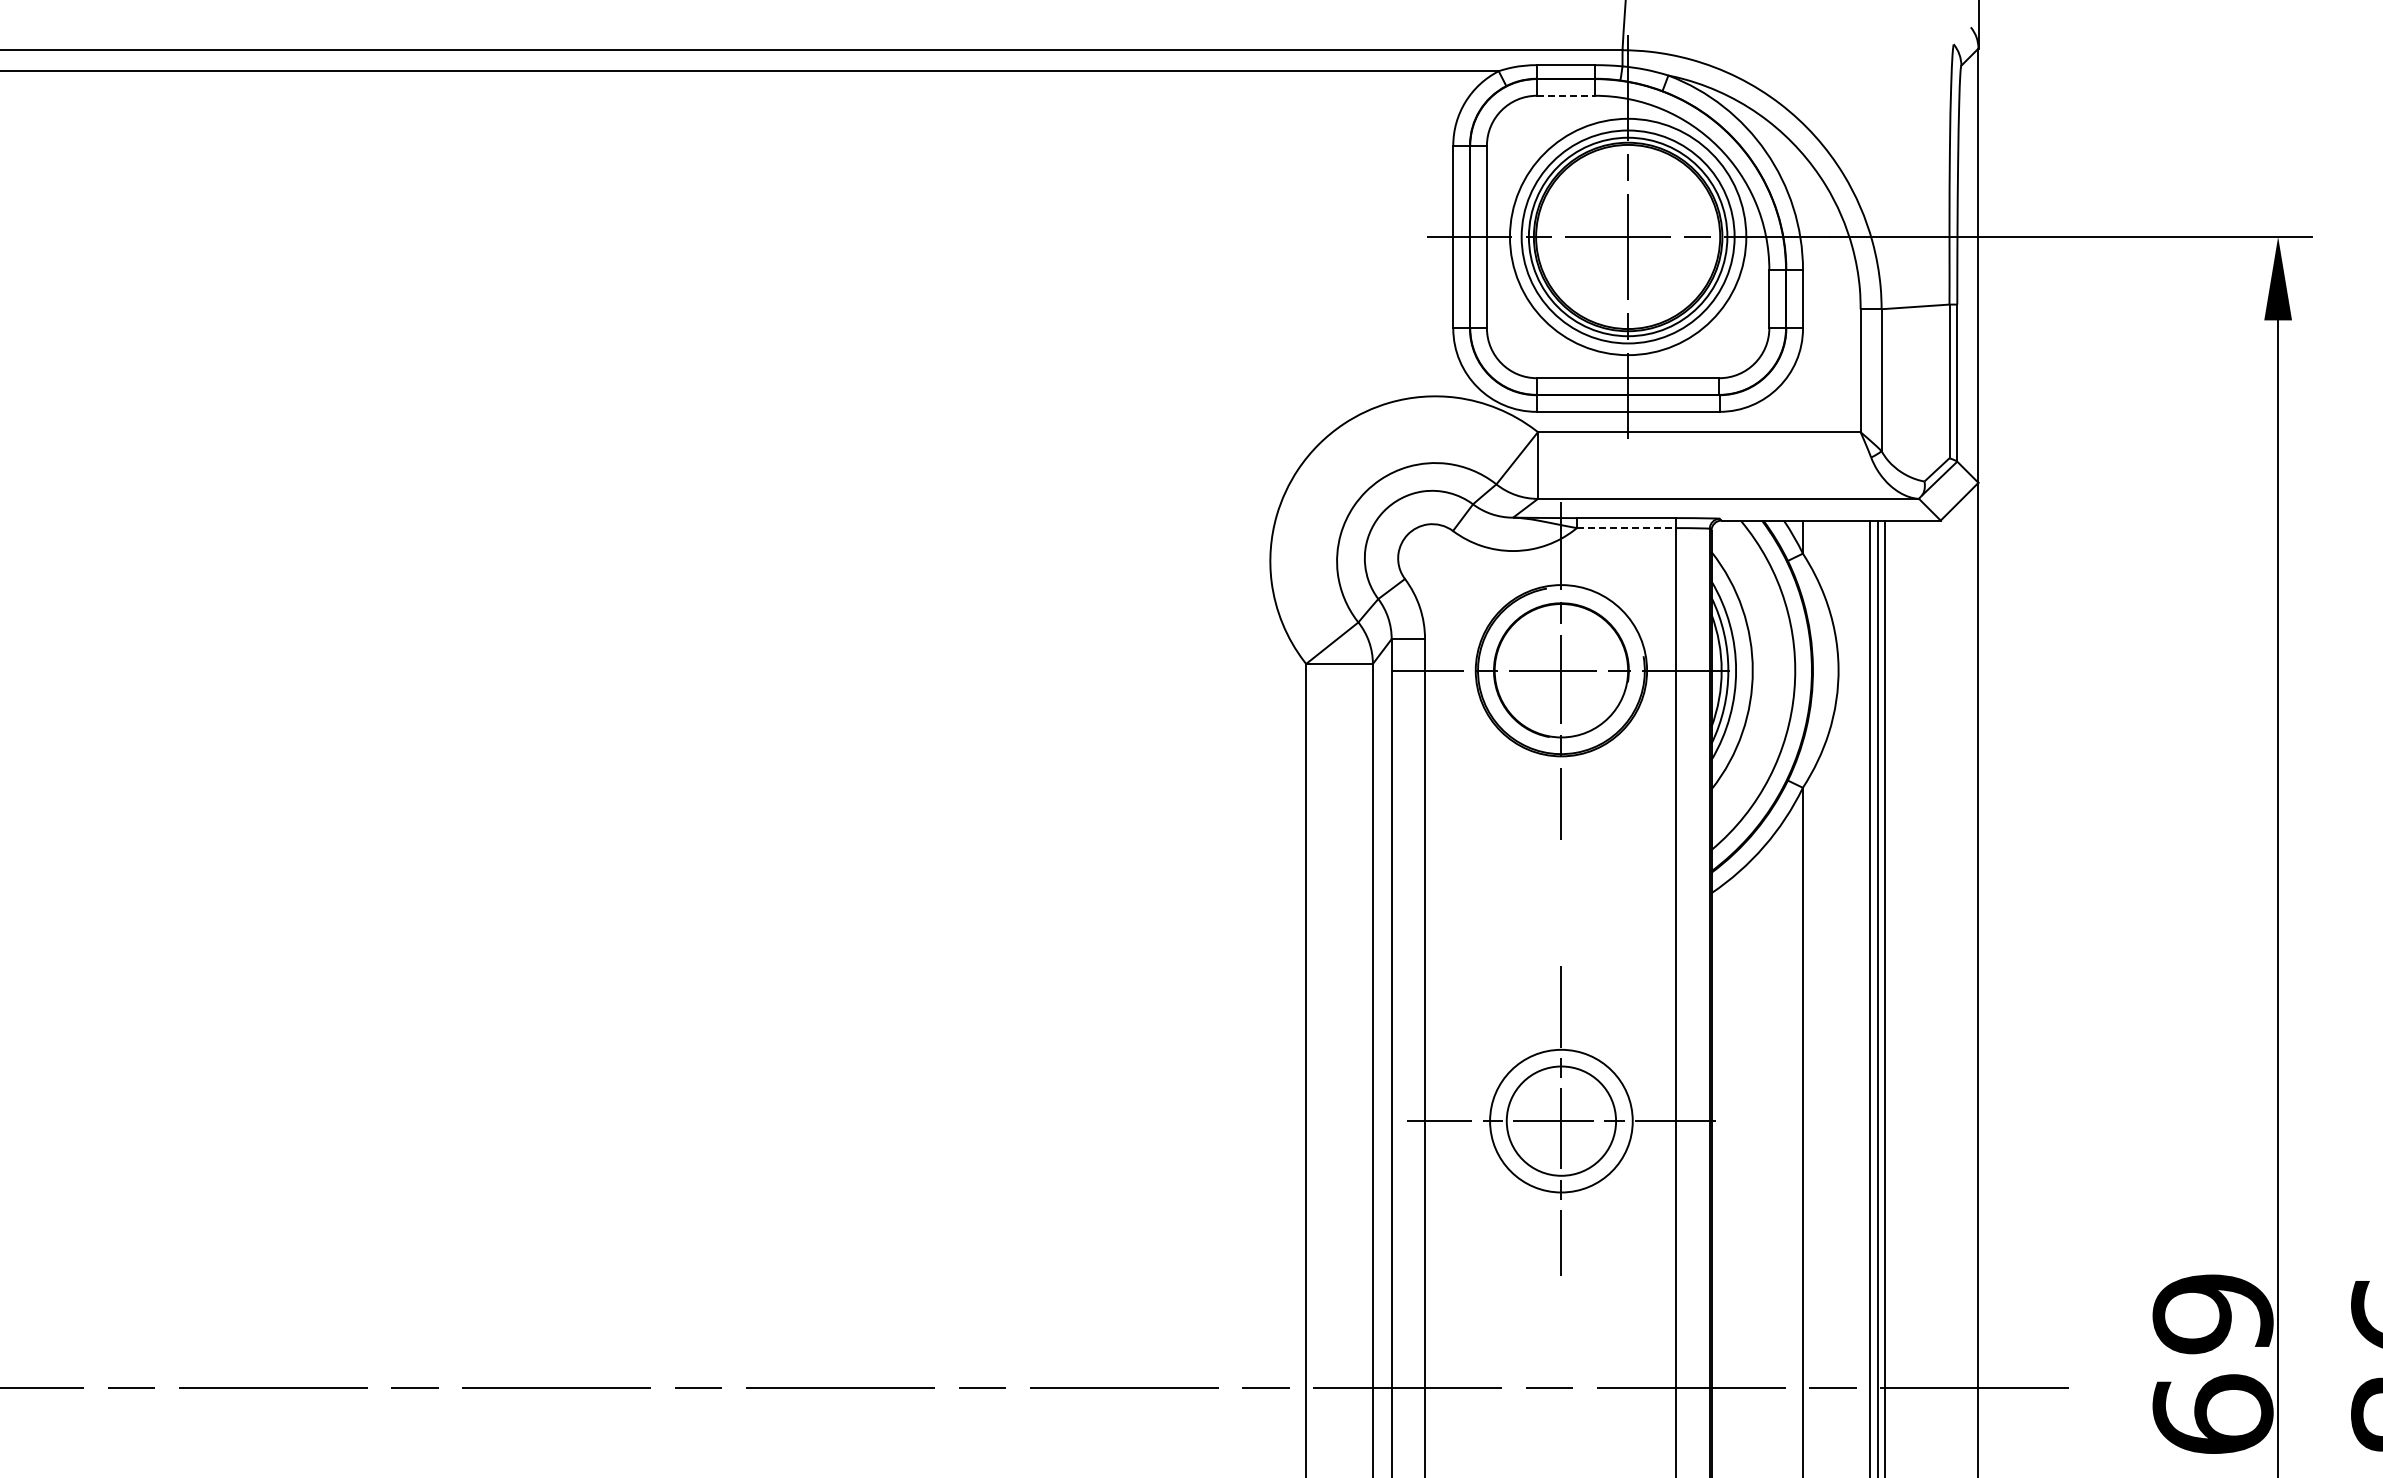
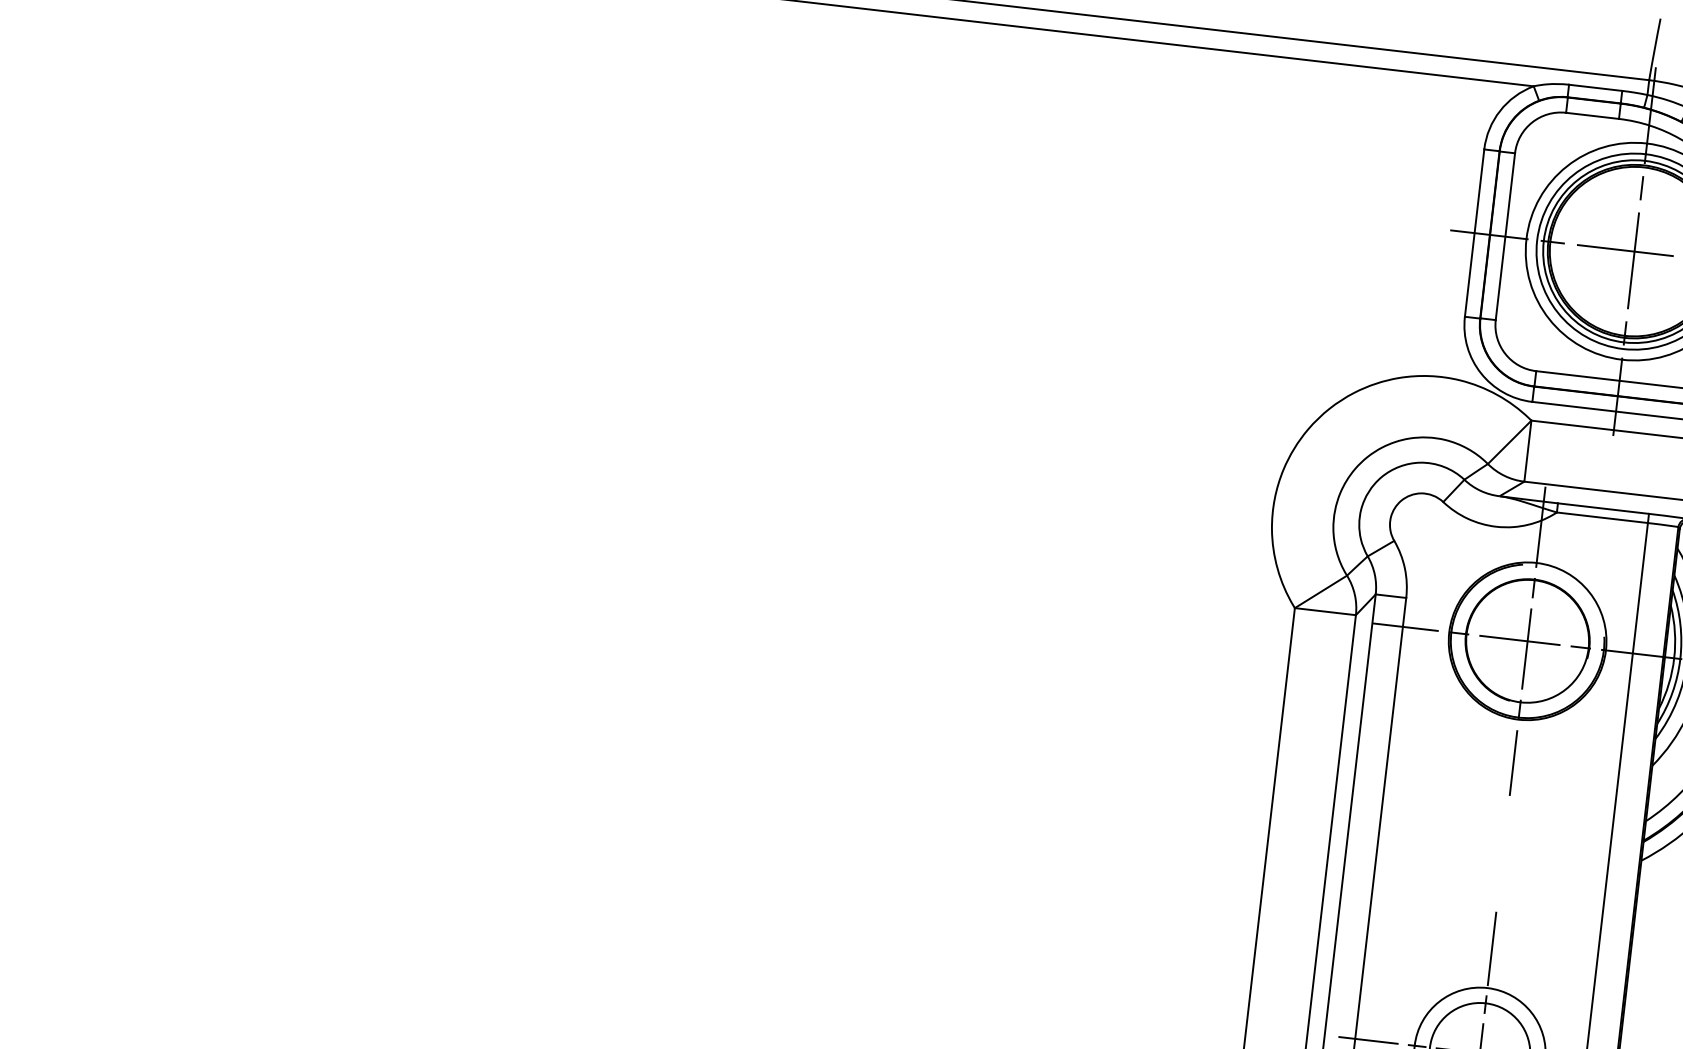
line: (1565, 95) -> (1592, 115), dashed -> solid
line: (1626, 528) -> (1602, 518), dashed -> solid

